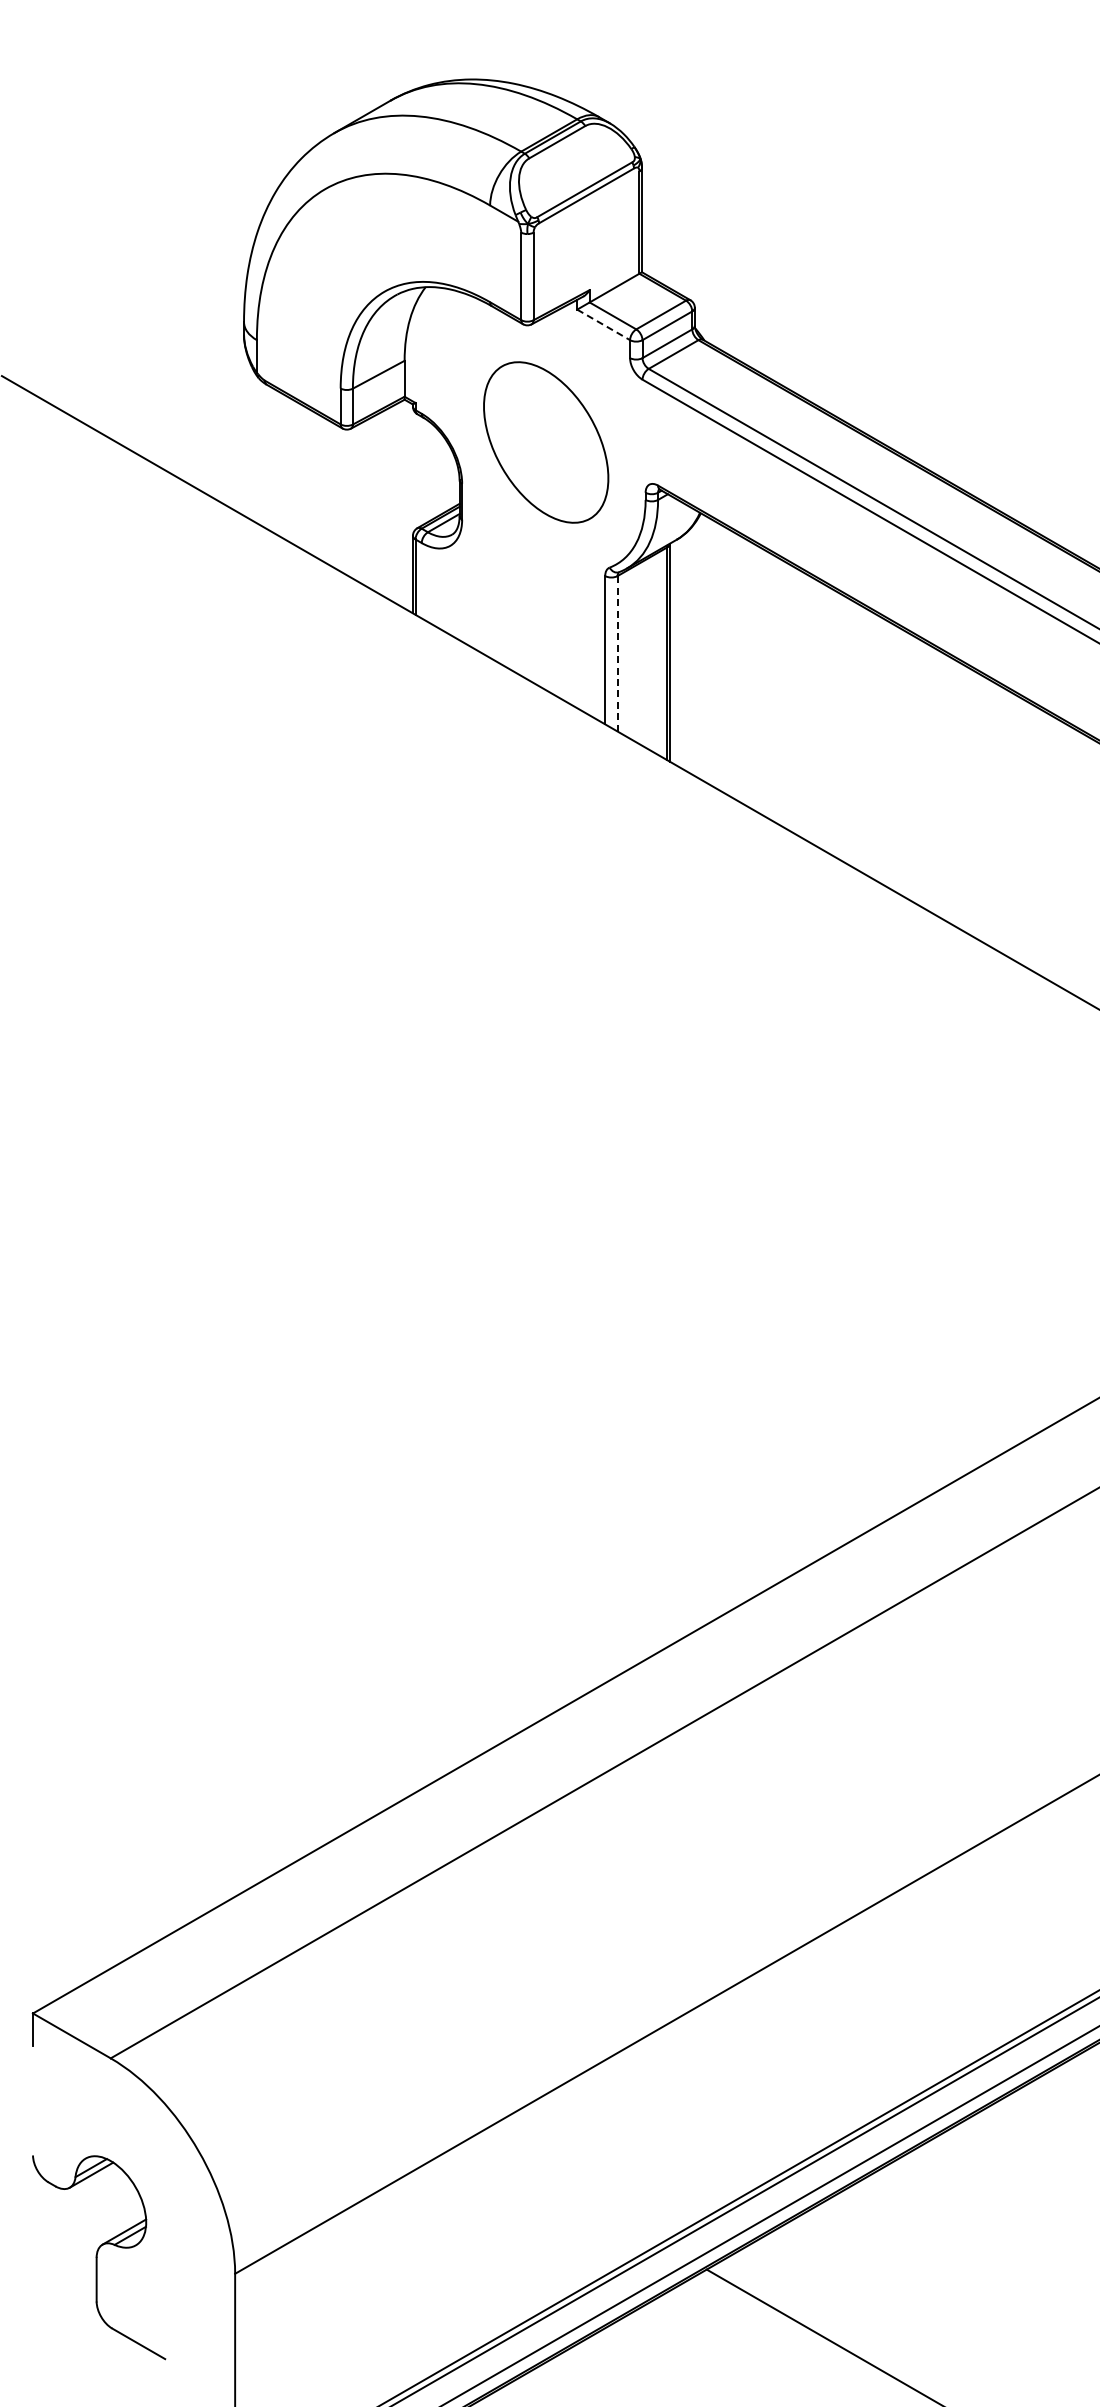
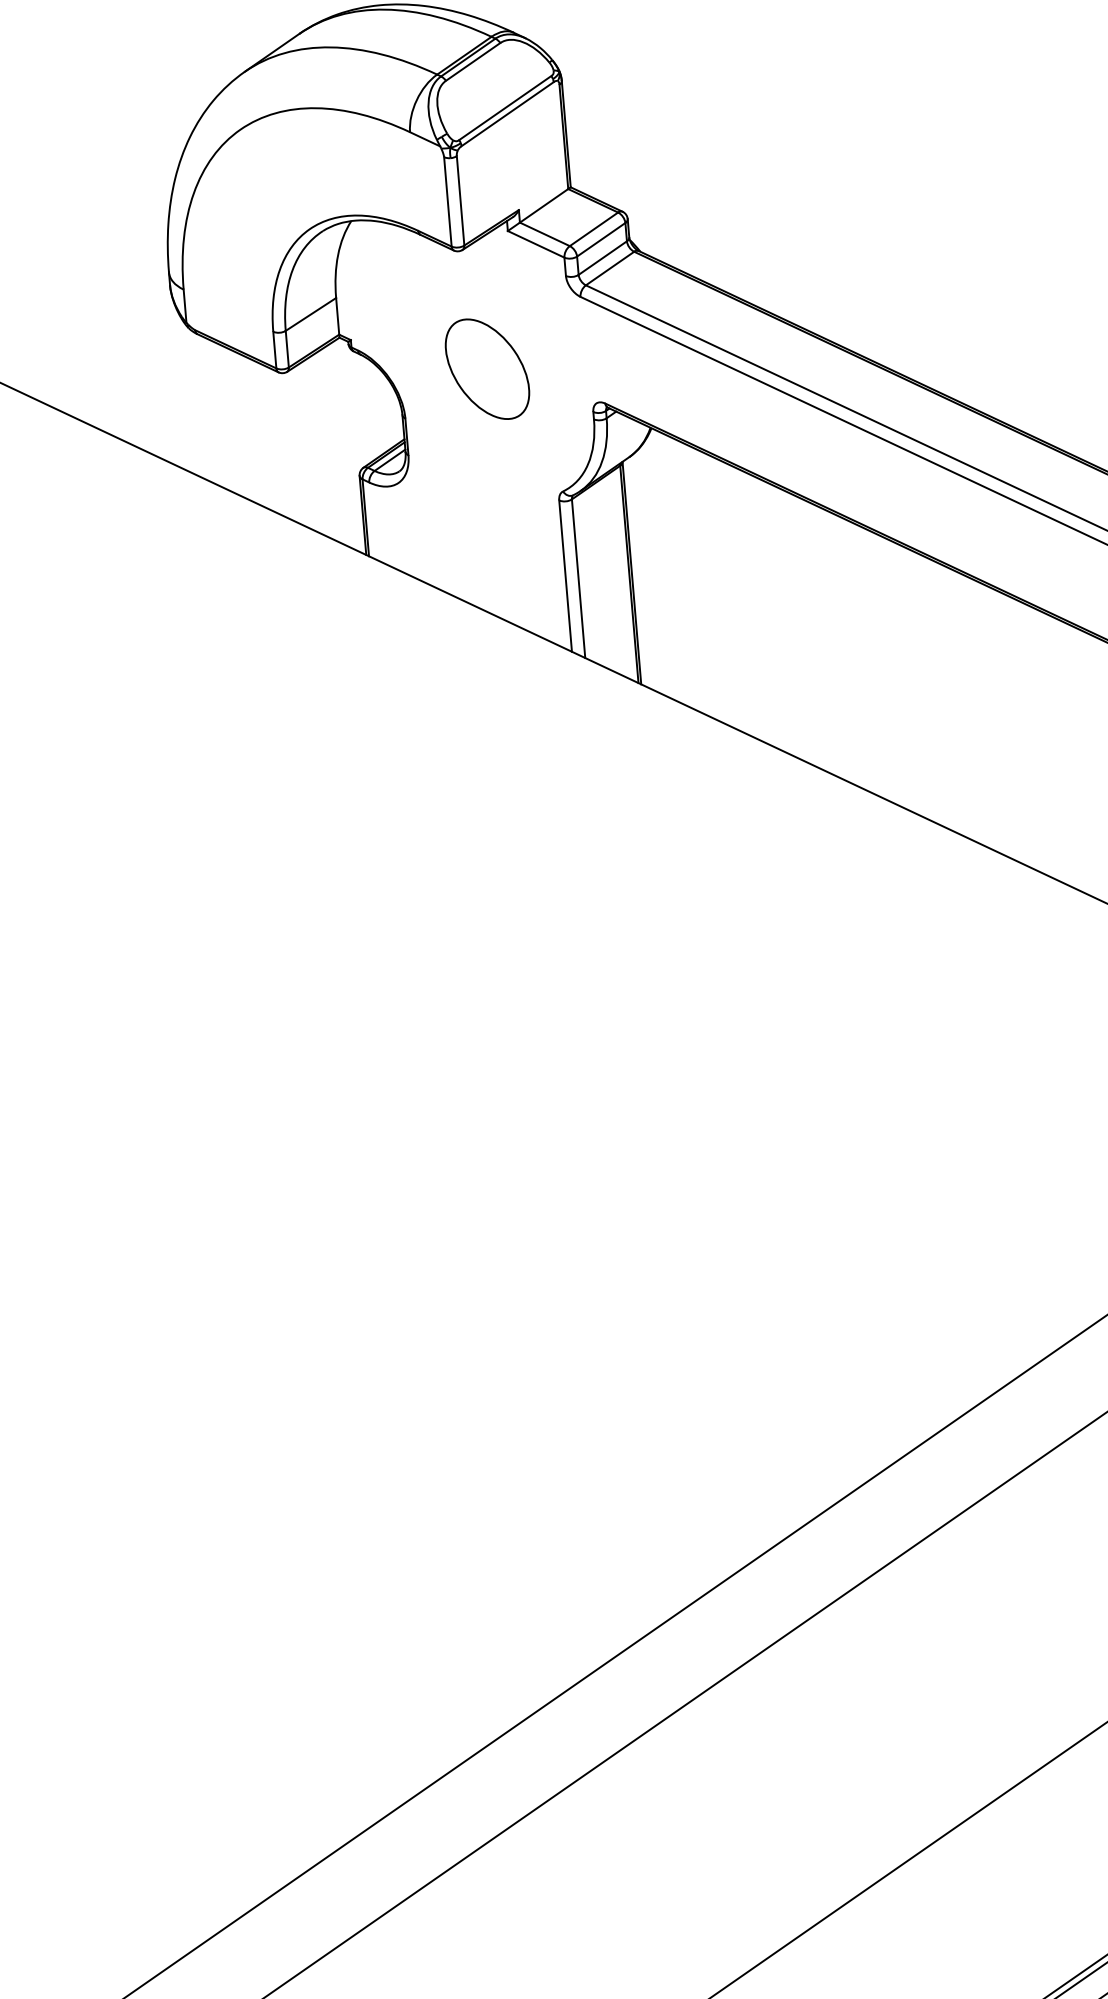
line: (603, 324) -> (535, 243), dashed -> solid
part: (545, 442) -> (486, 369), size x0.62
line: (617, 653) -> (578, 578), dashed -> solid

